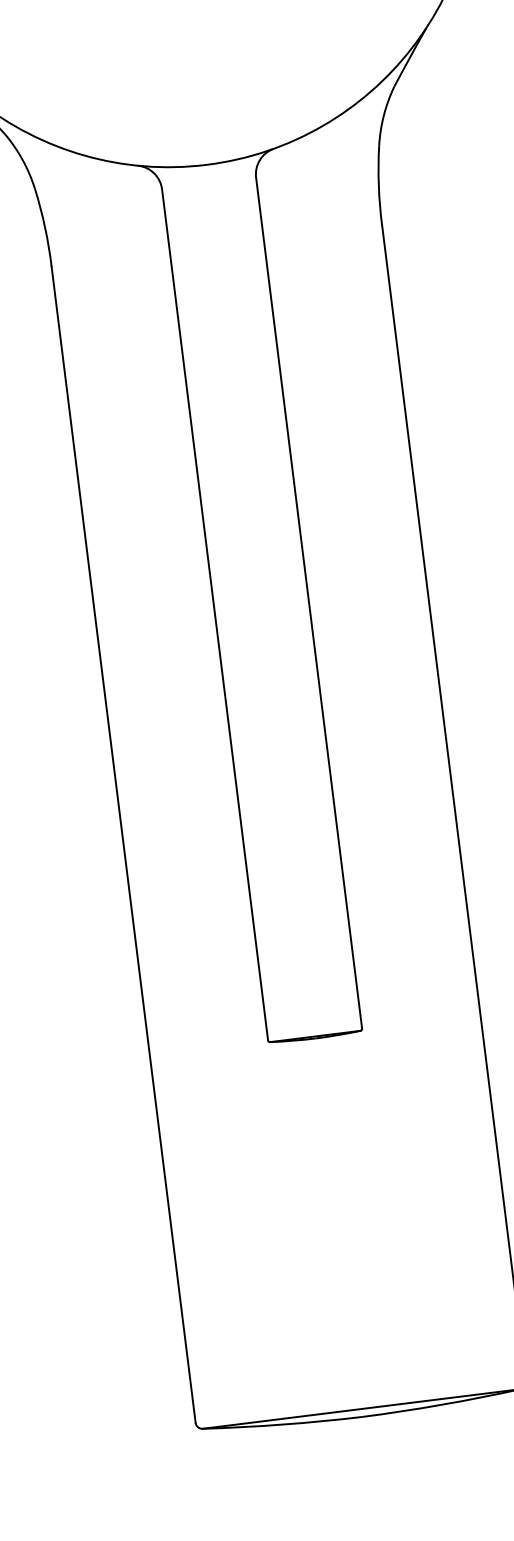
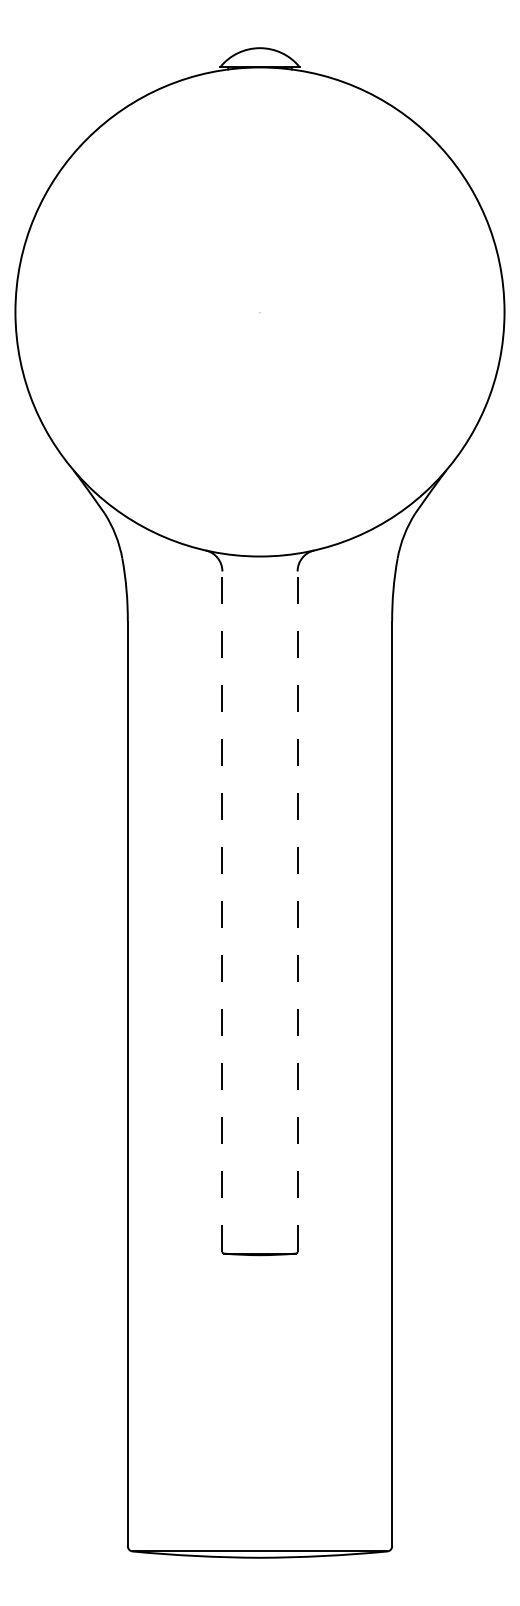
line: (308, 602) -> (297, 911), solid -> dashed
line: (215, 614) -> (222, 911), solid -> dashed

